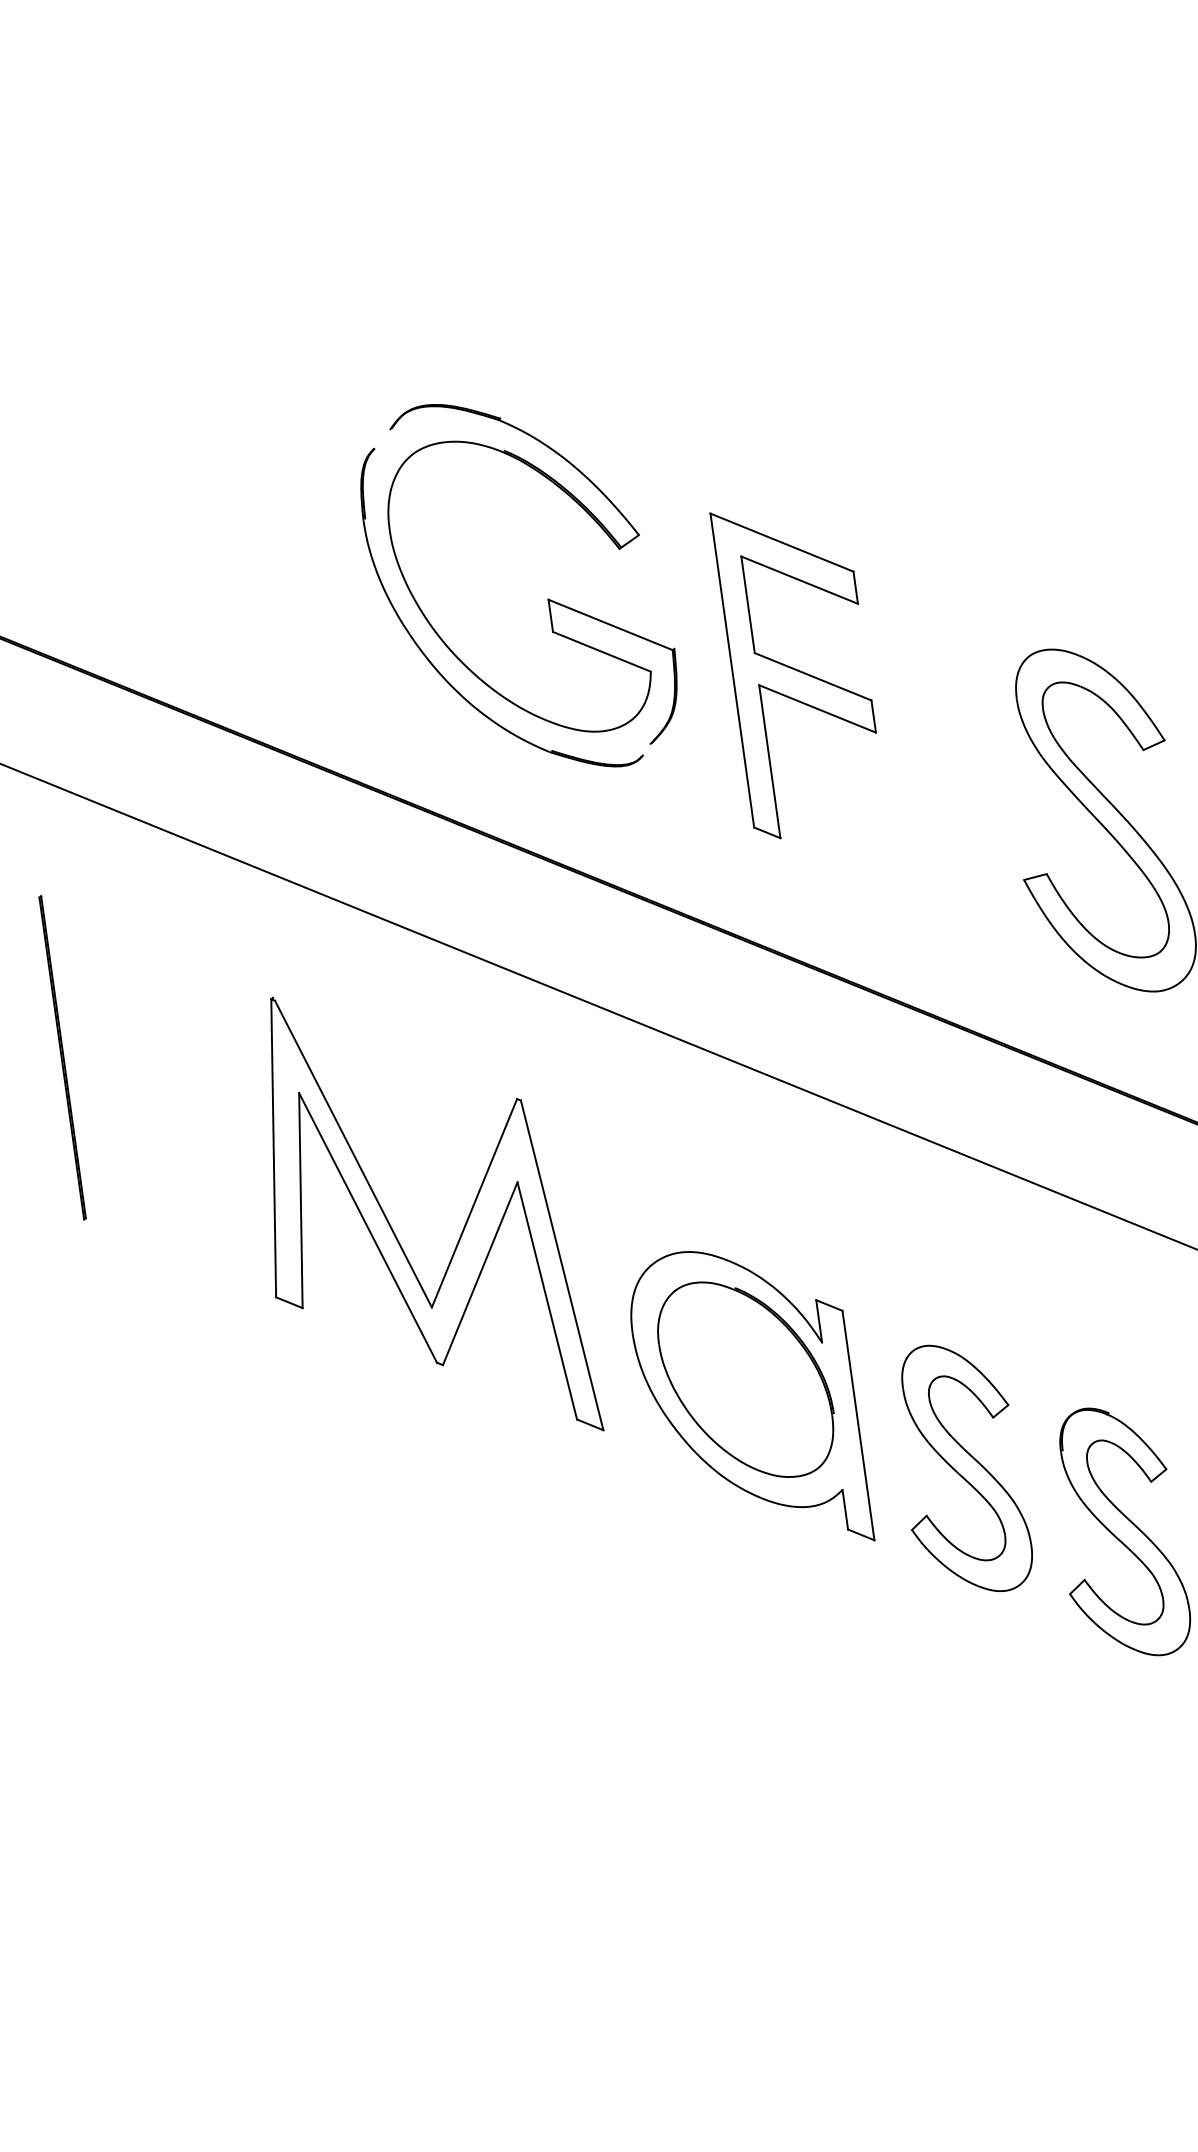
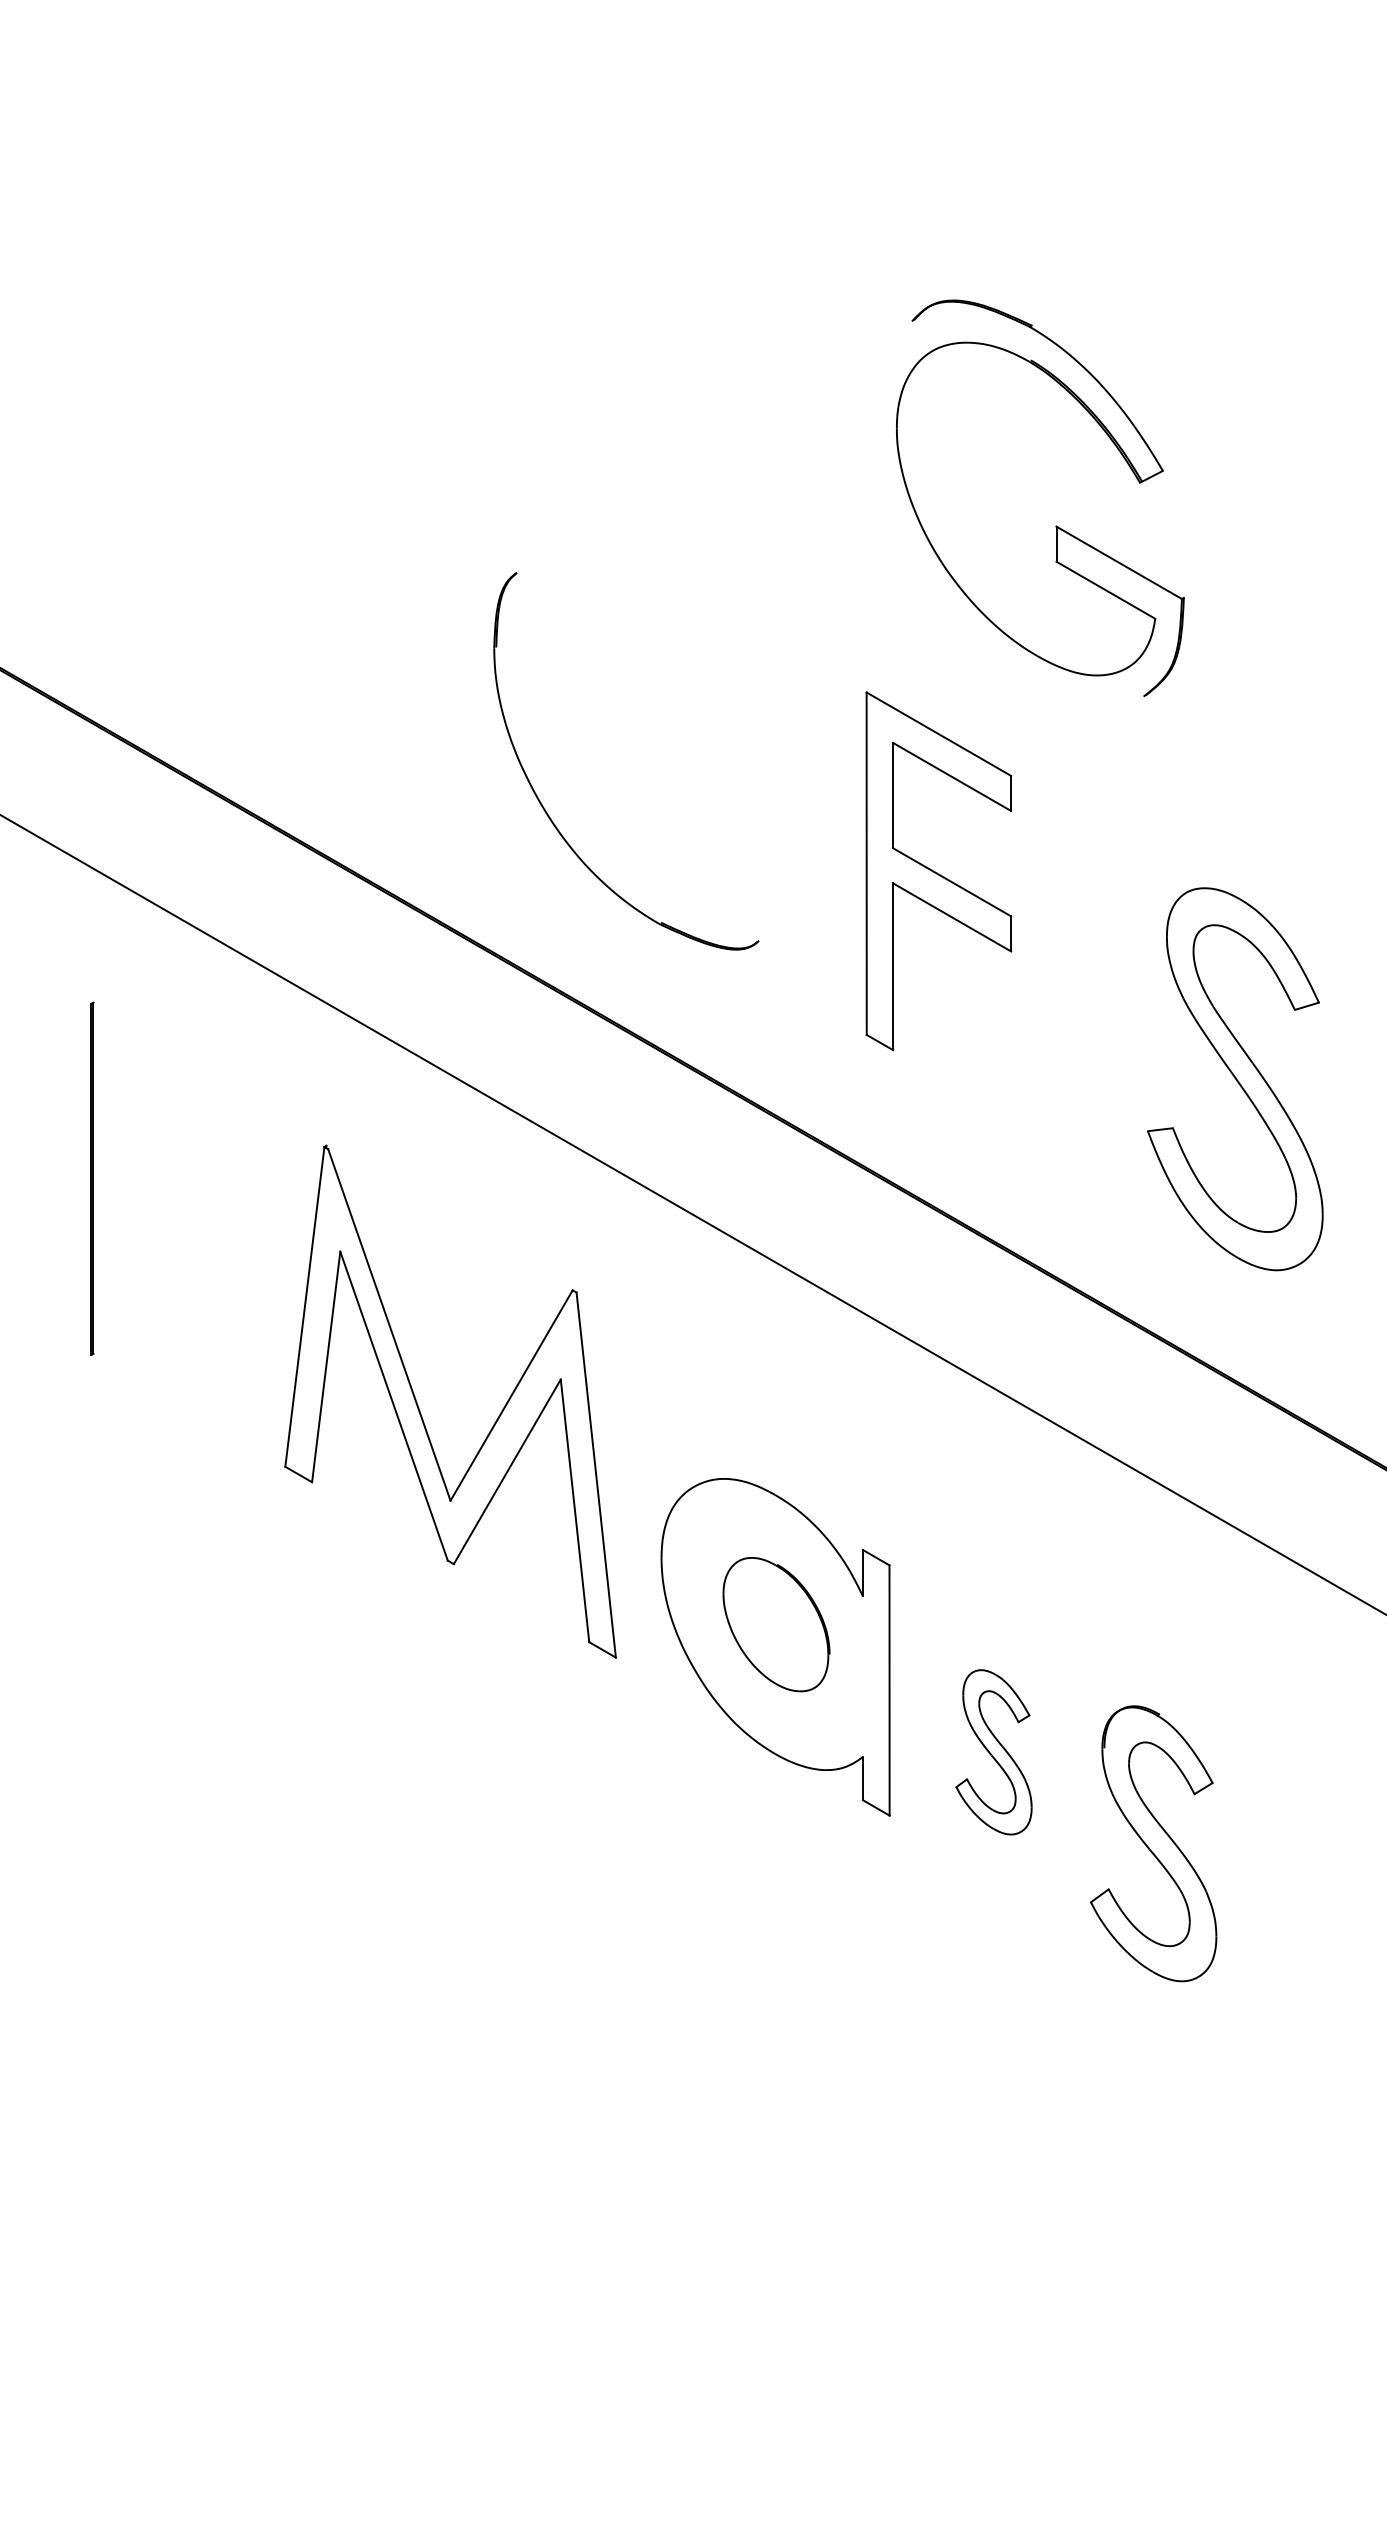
part: (548, 598) -> (1056, 525), moved
part: (746, 1379) -> (776, 1624), size x0.6
part: (961, 1469) -> (993, 1752), size x0.6

